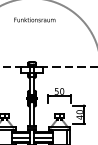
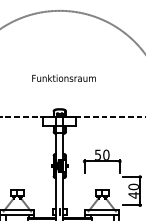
text: (34, 19) -> (63, 77), moved

